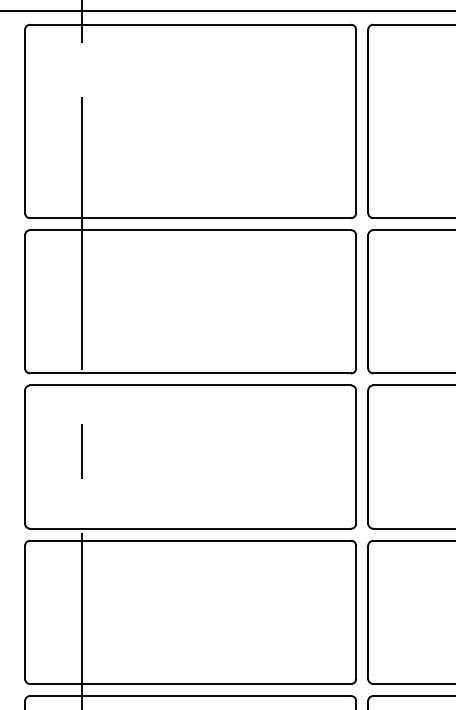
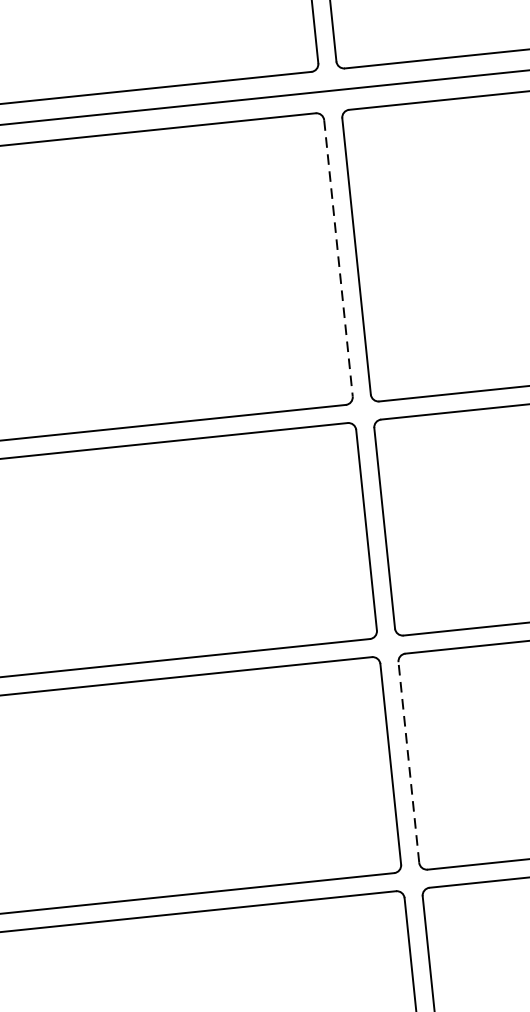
line: (356, 121) -> (338, 258), solid -> dashed
line: (368, 457) -> (409, 762), solid -> dashed

